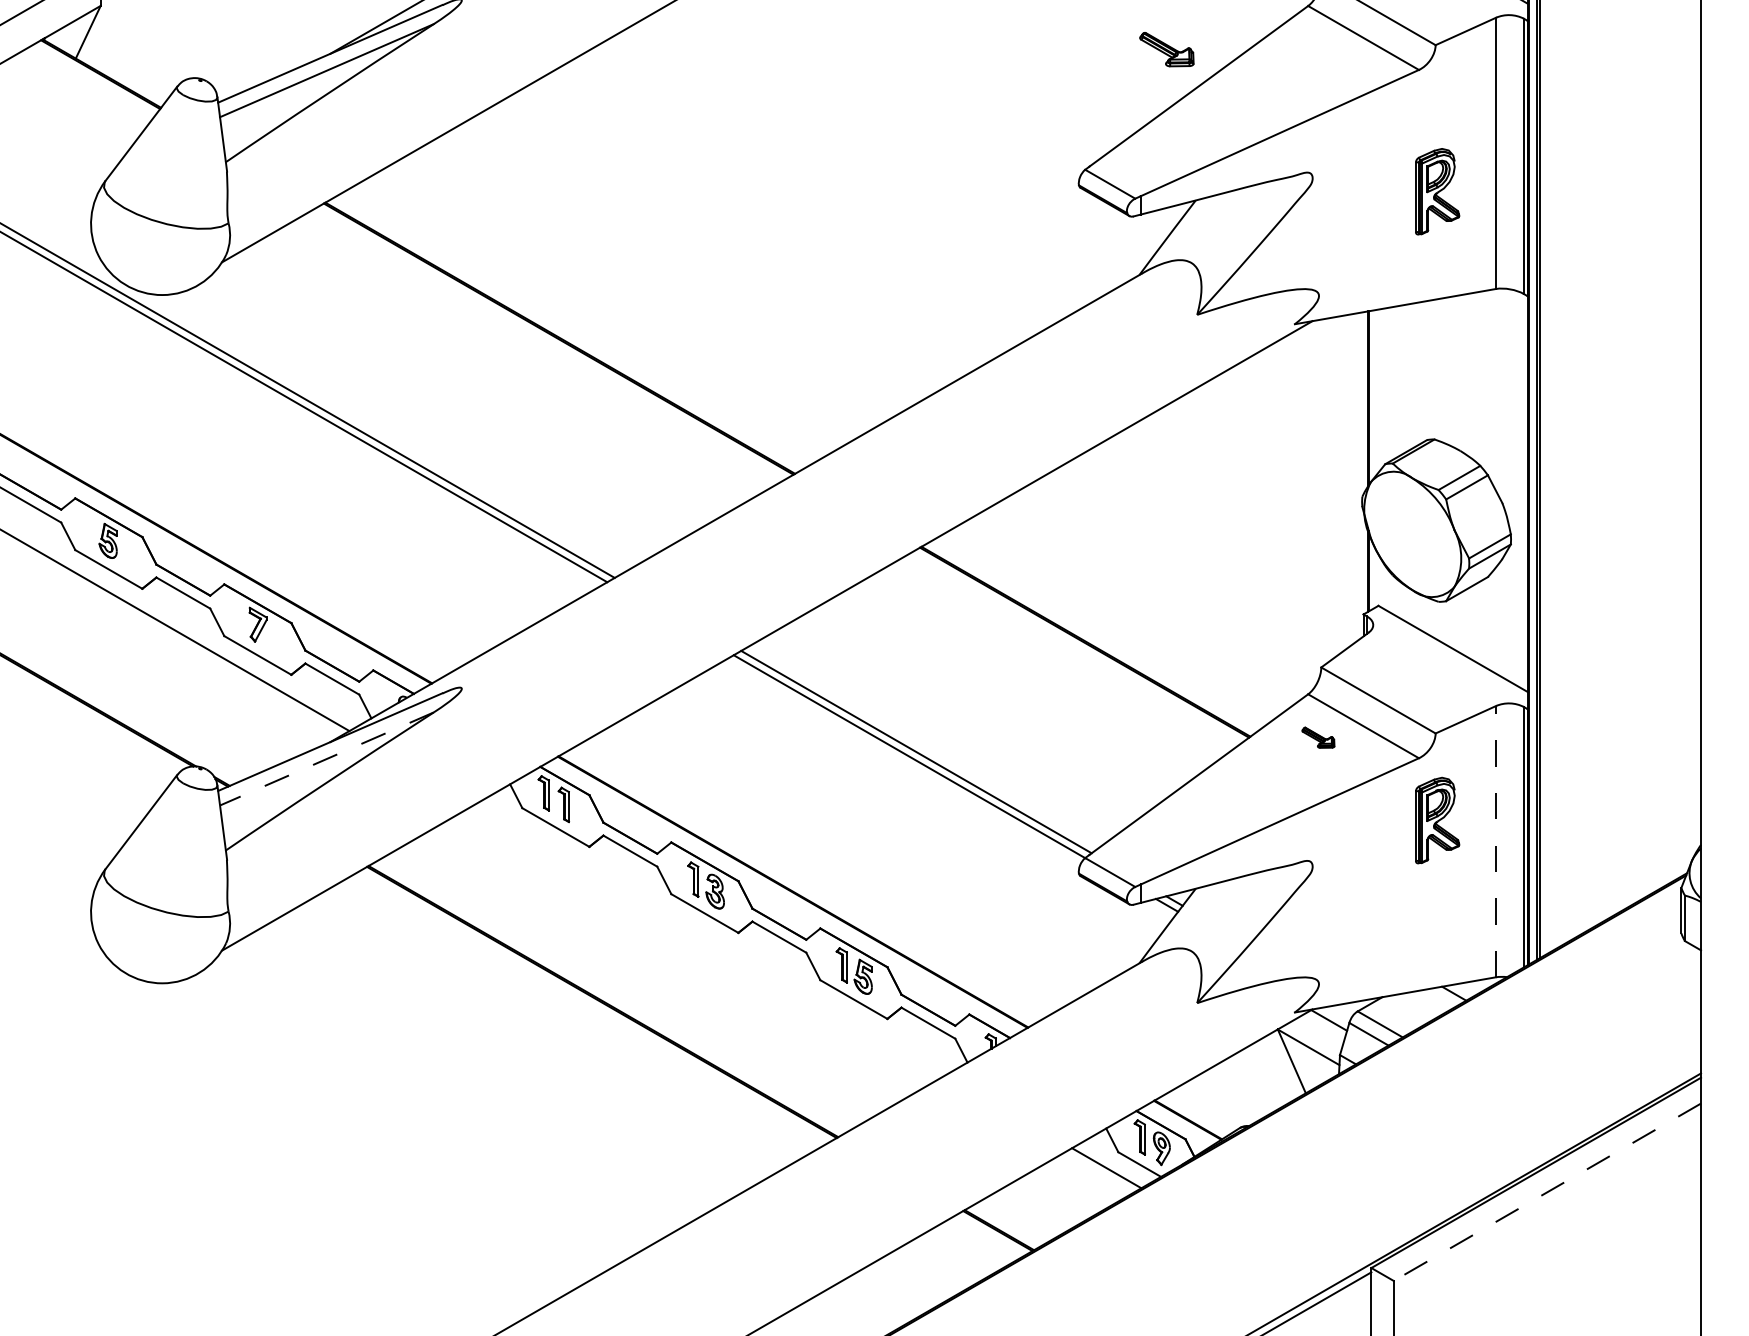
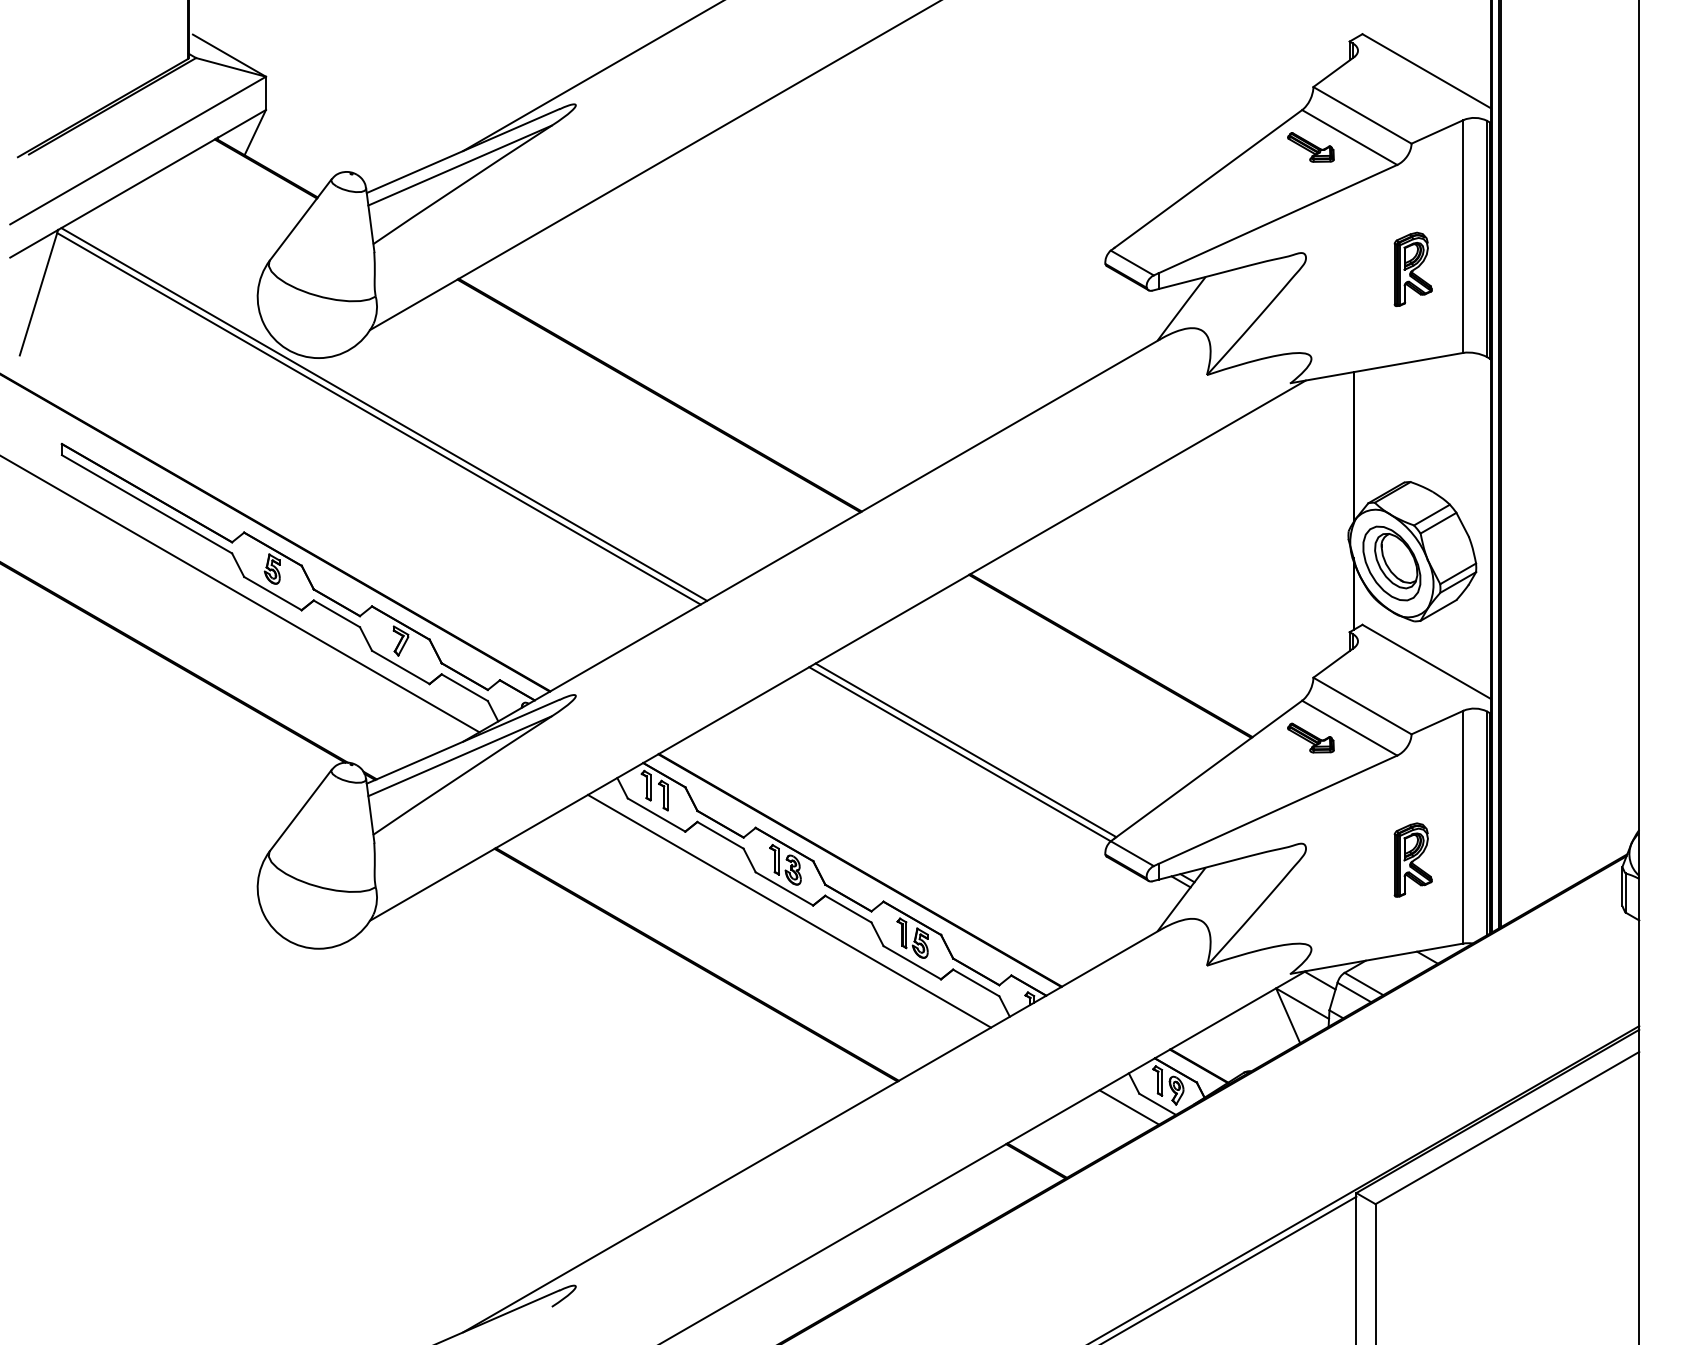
part: (1166, 49) -> (1310, 147), moved
part: (1412, 534) -> (1391, 563), added
part: (1317, 737) -> (1310, 737), size x1.67
line: (326, 759) -> (459, 756), dashed -> solid
part: (1436, 819) -> (1412, 859), moved
line: (1496, 840) -> (1463, 826), dashed -> solid
line: (710, 938) -> (789, 910), added
line: (1547, 1192) -> (1507, 1128), dashed -> solid

